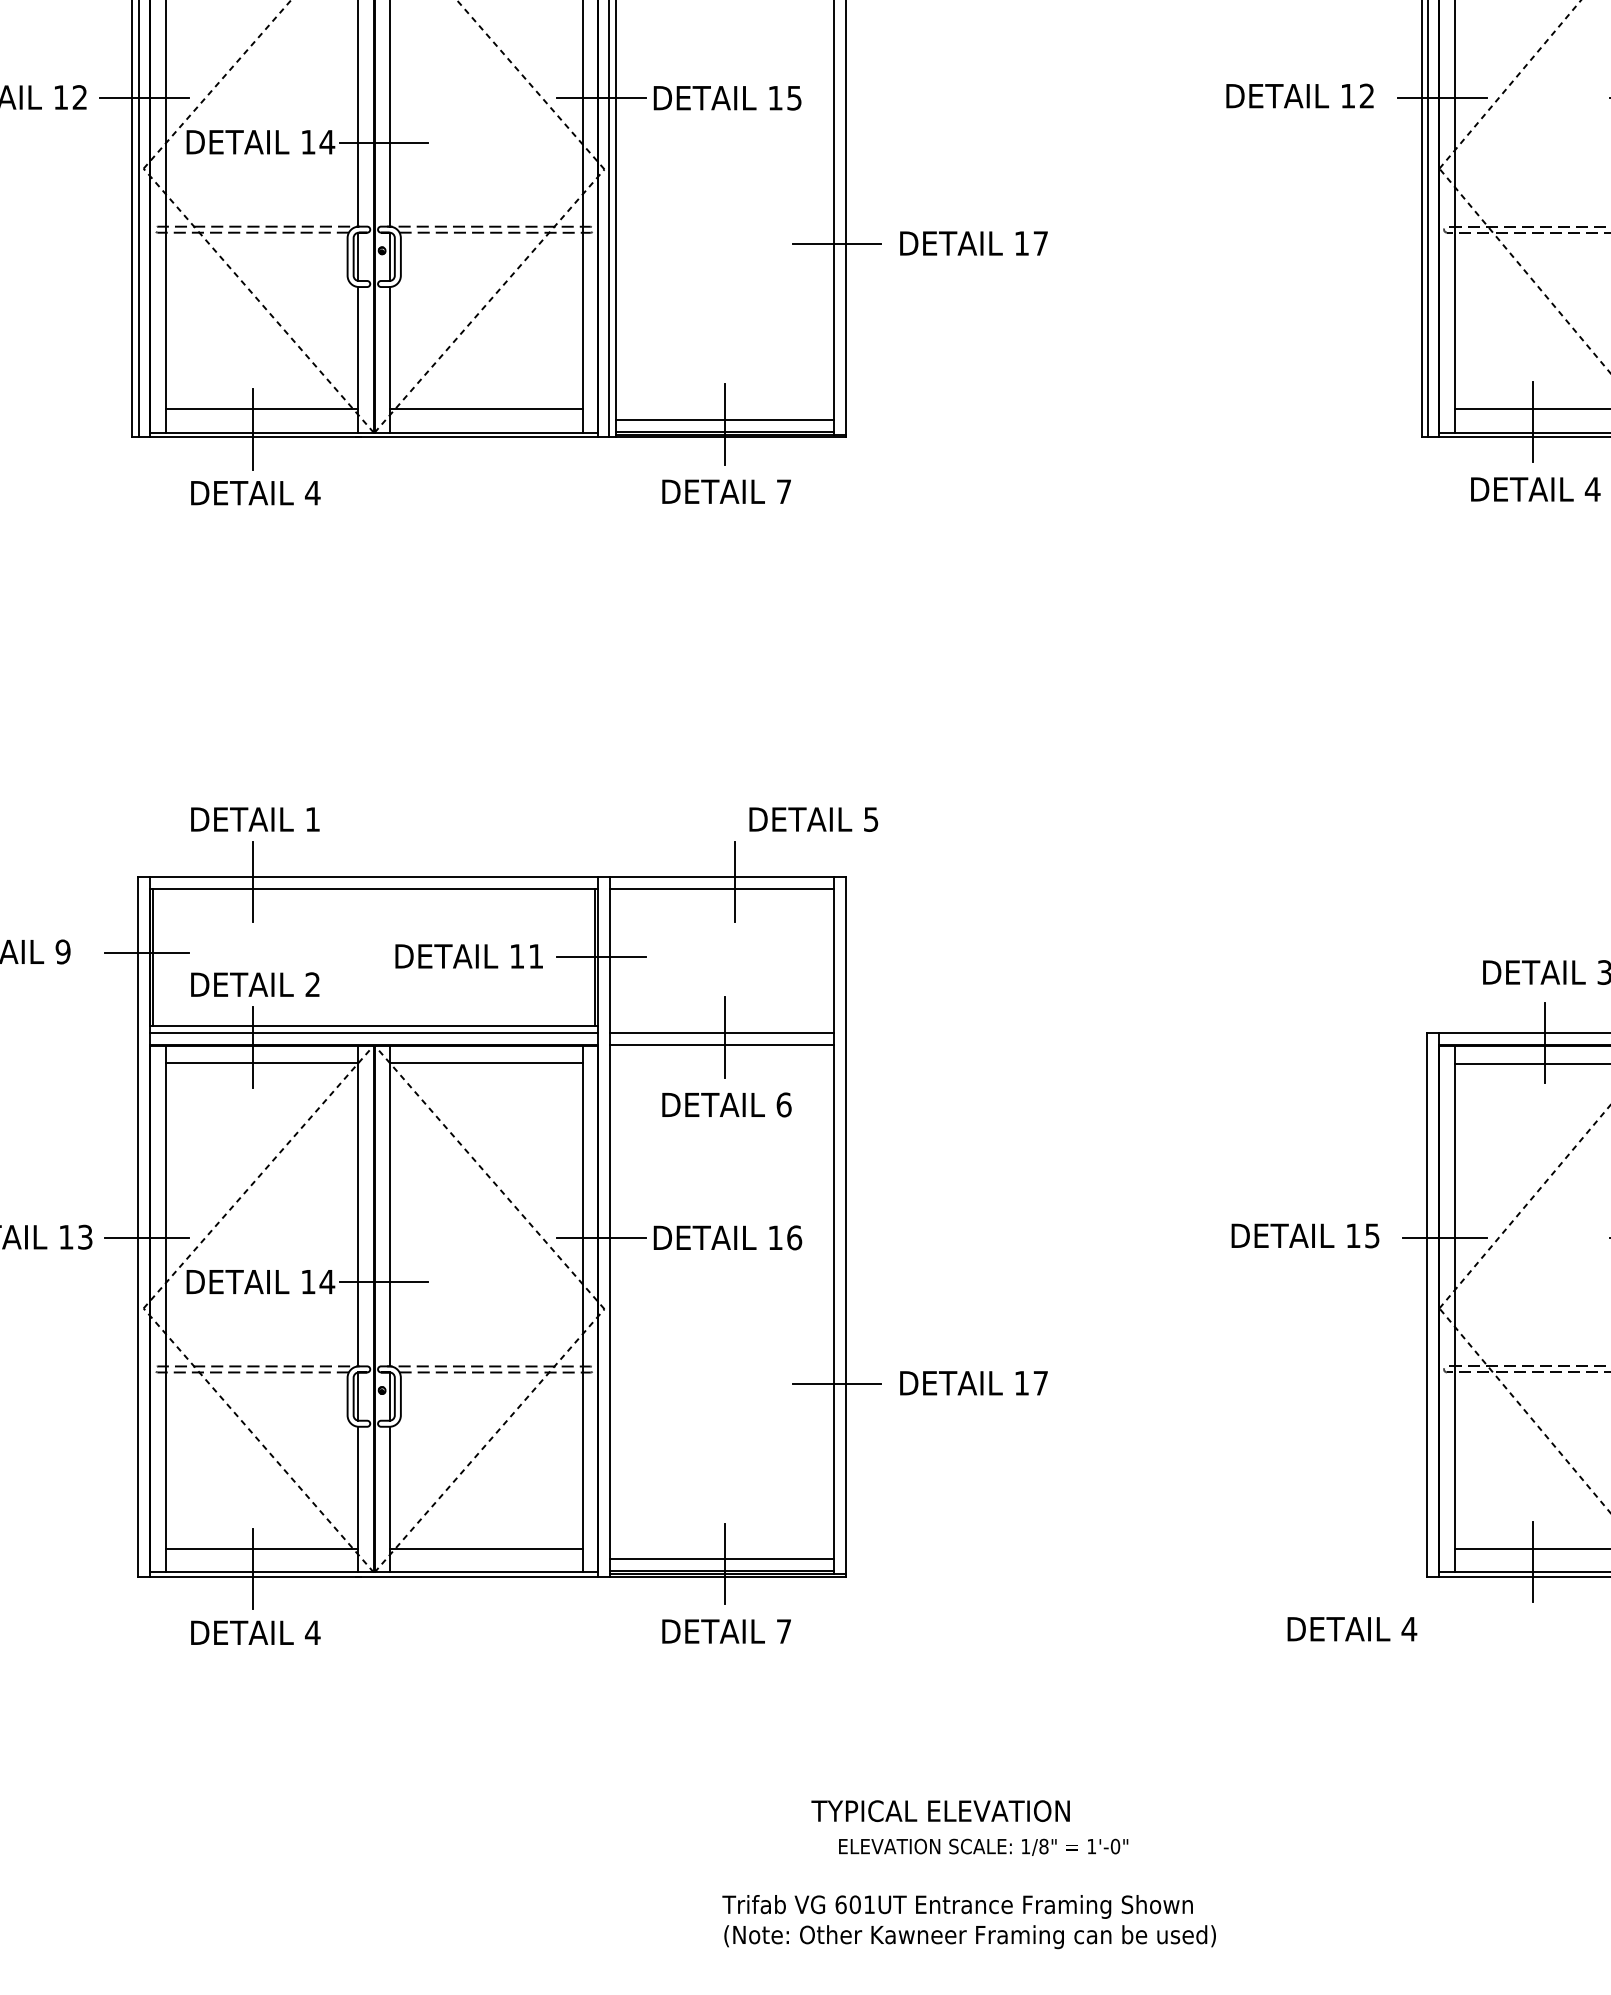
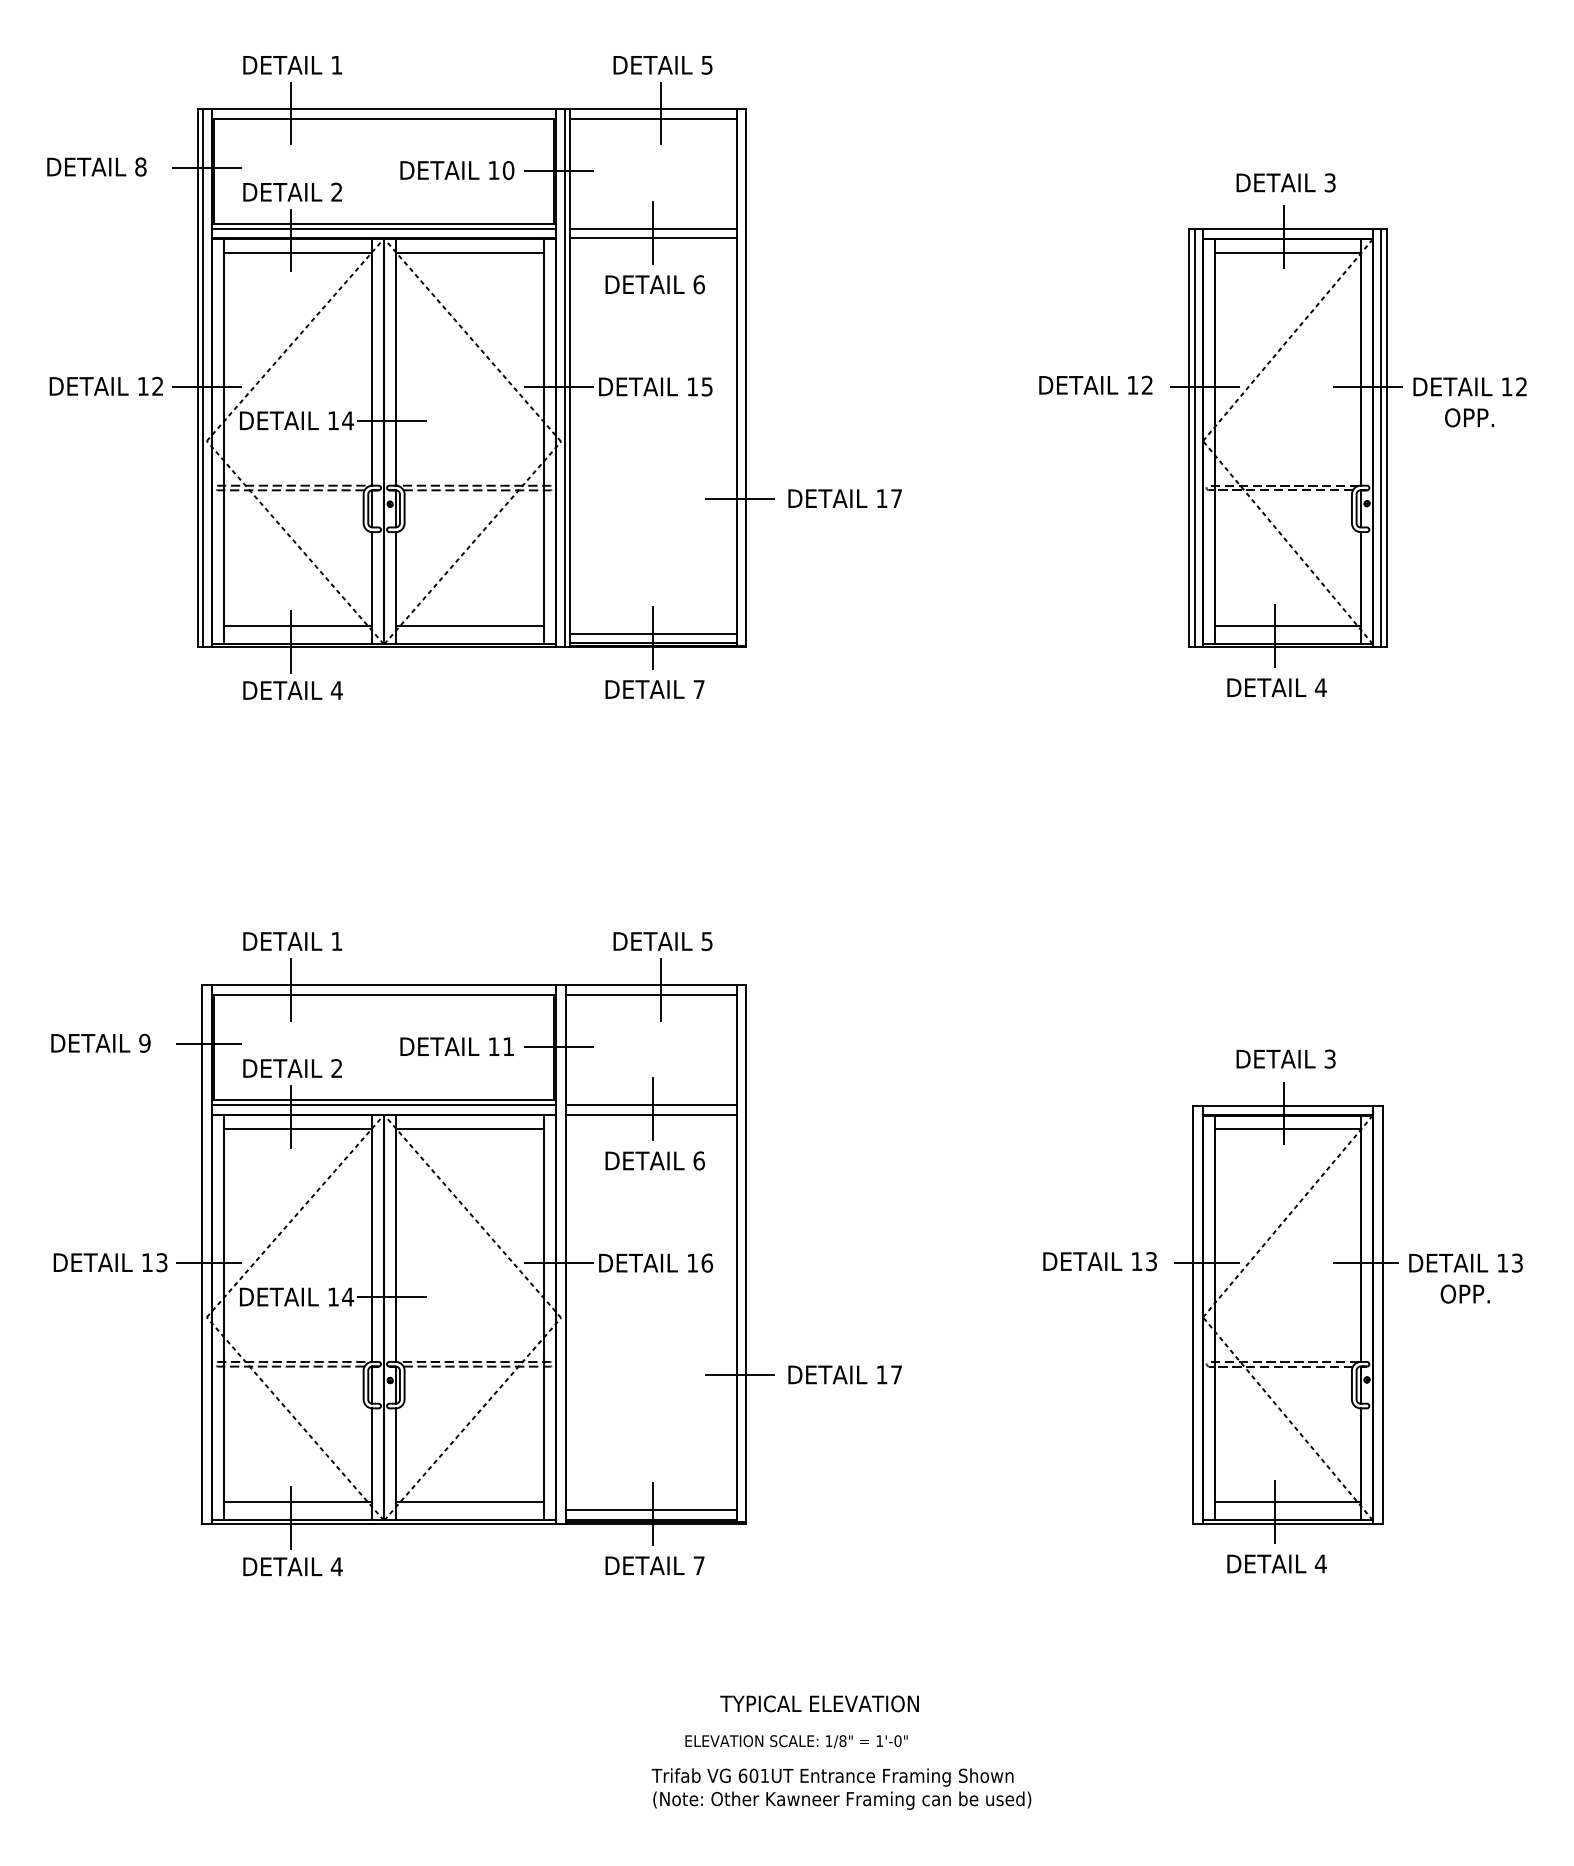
text: (813, 819) -> (662, 941), moved
text: (1372, 1235) -> (1151, 1261), 15 -> 13
text: (1351, 1628) -> (1276, 1563), moved
text: (983, 1847) -> (796, 1741), moved

